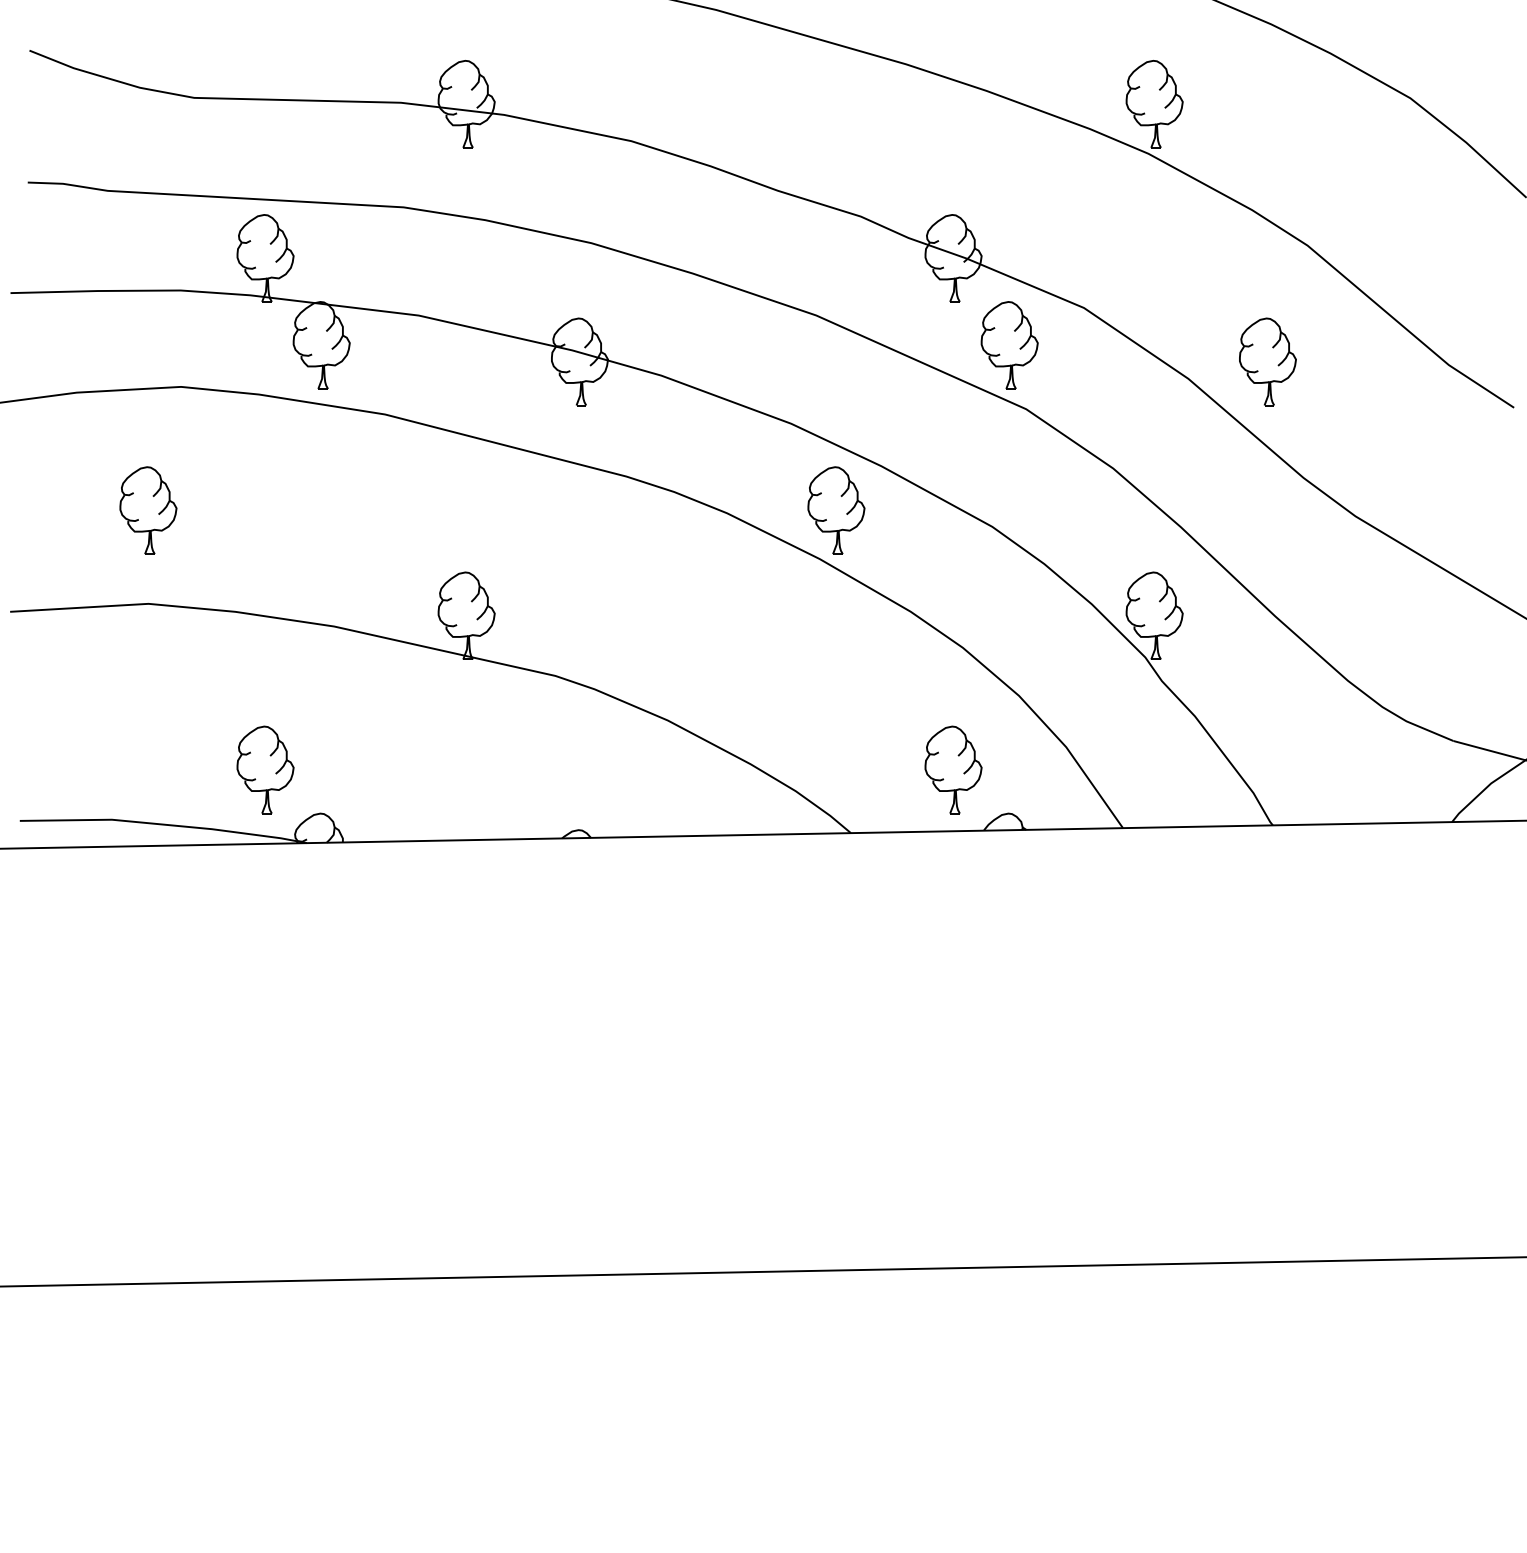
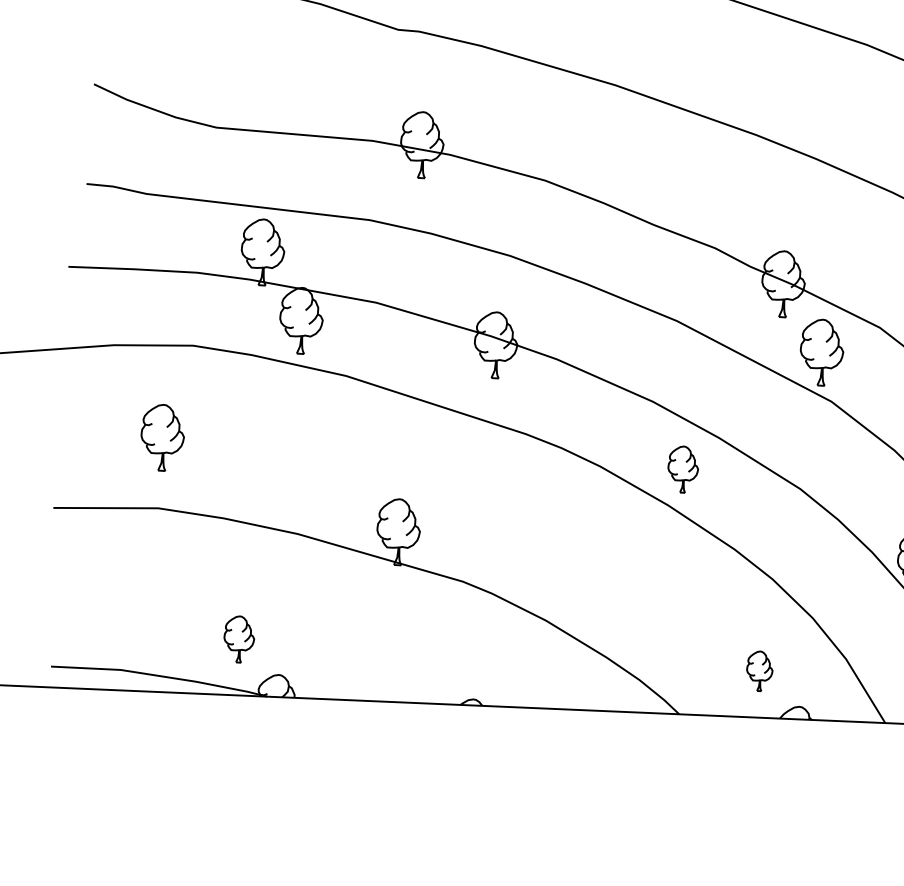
part: (836, 510) -> (683, 469), size x0.7
part: (265, 769) -> (239, 639), size x0.7
part: (953, 769) -> (759, 670), size x0.6

